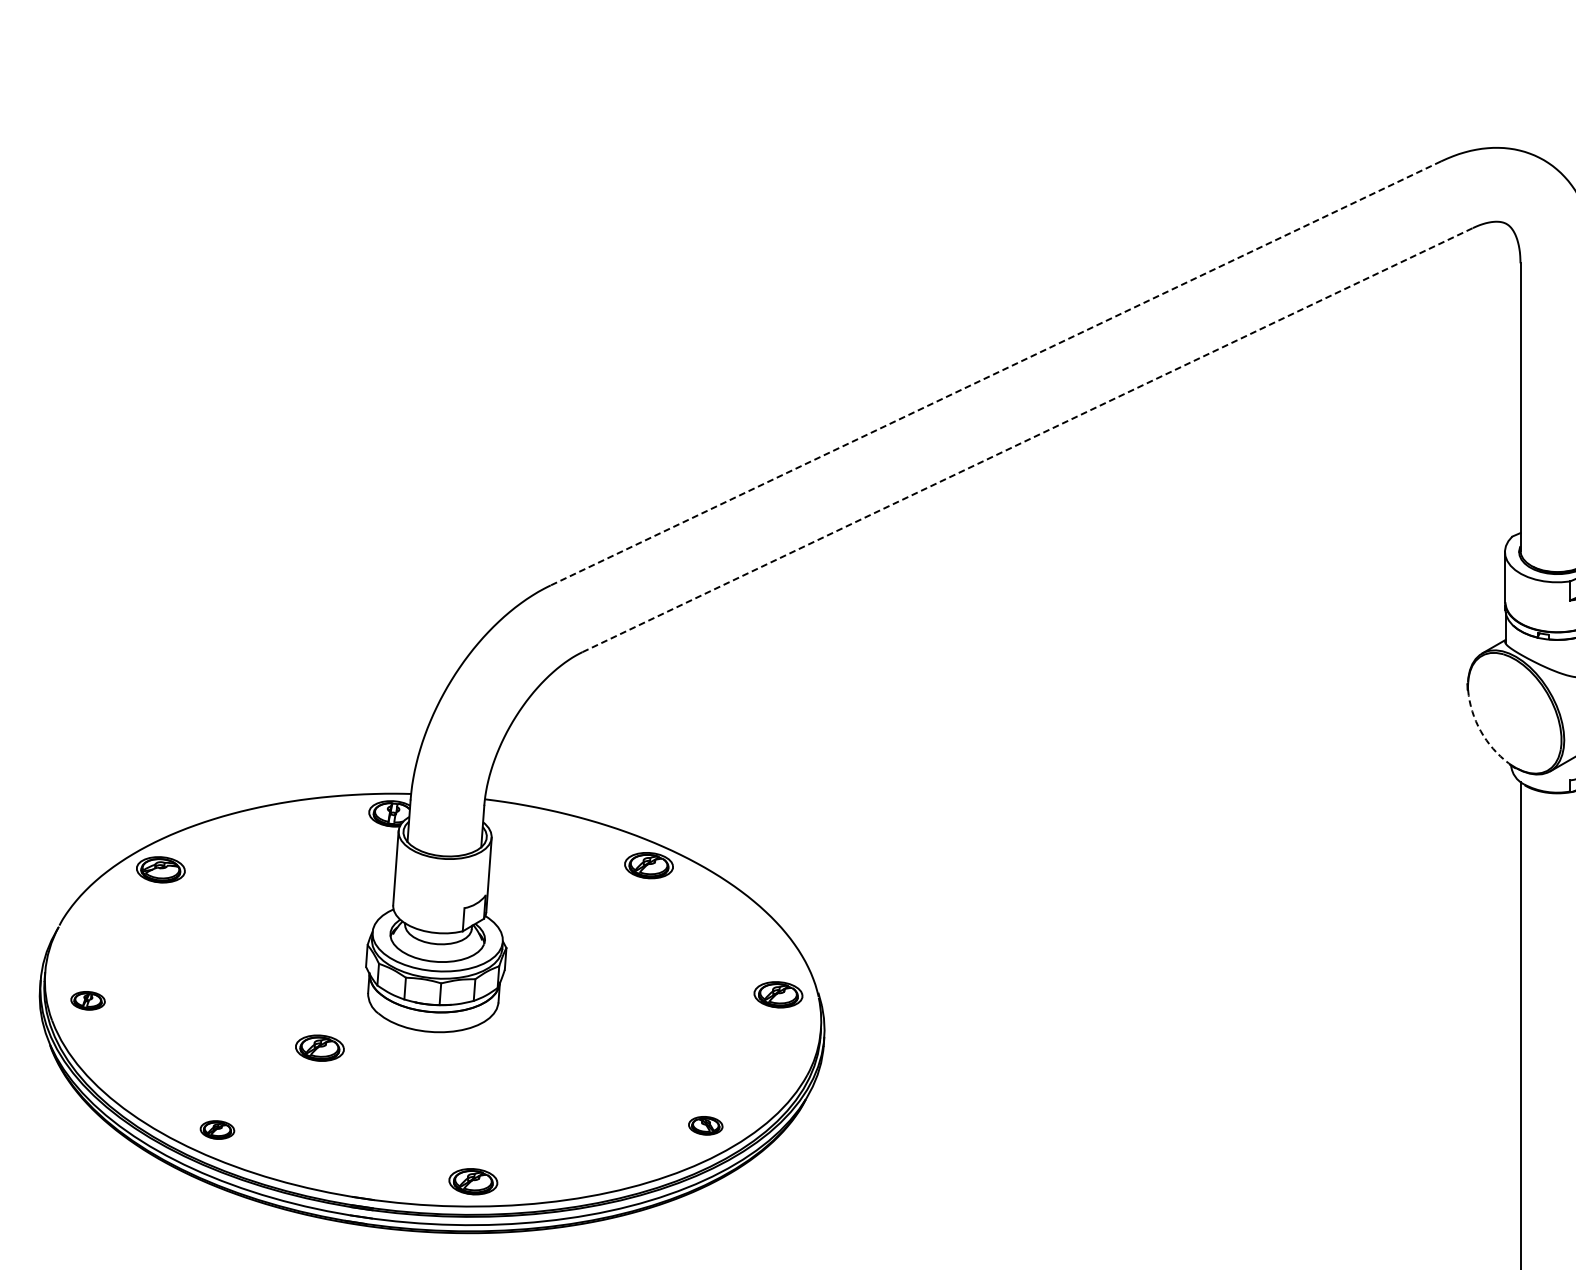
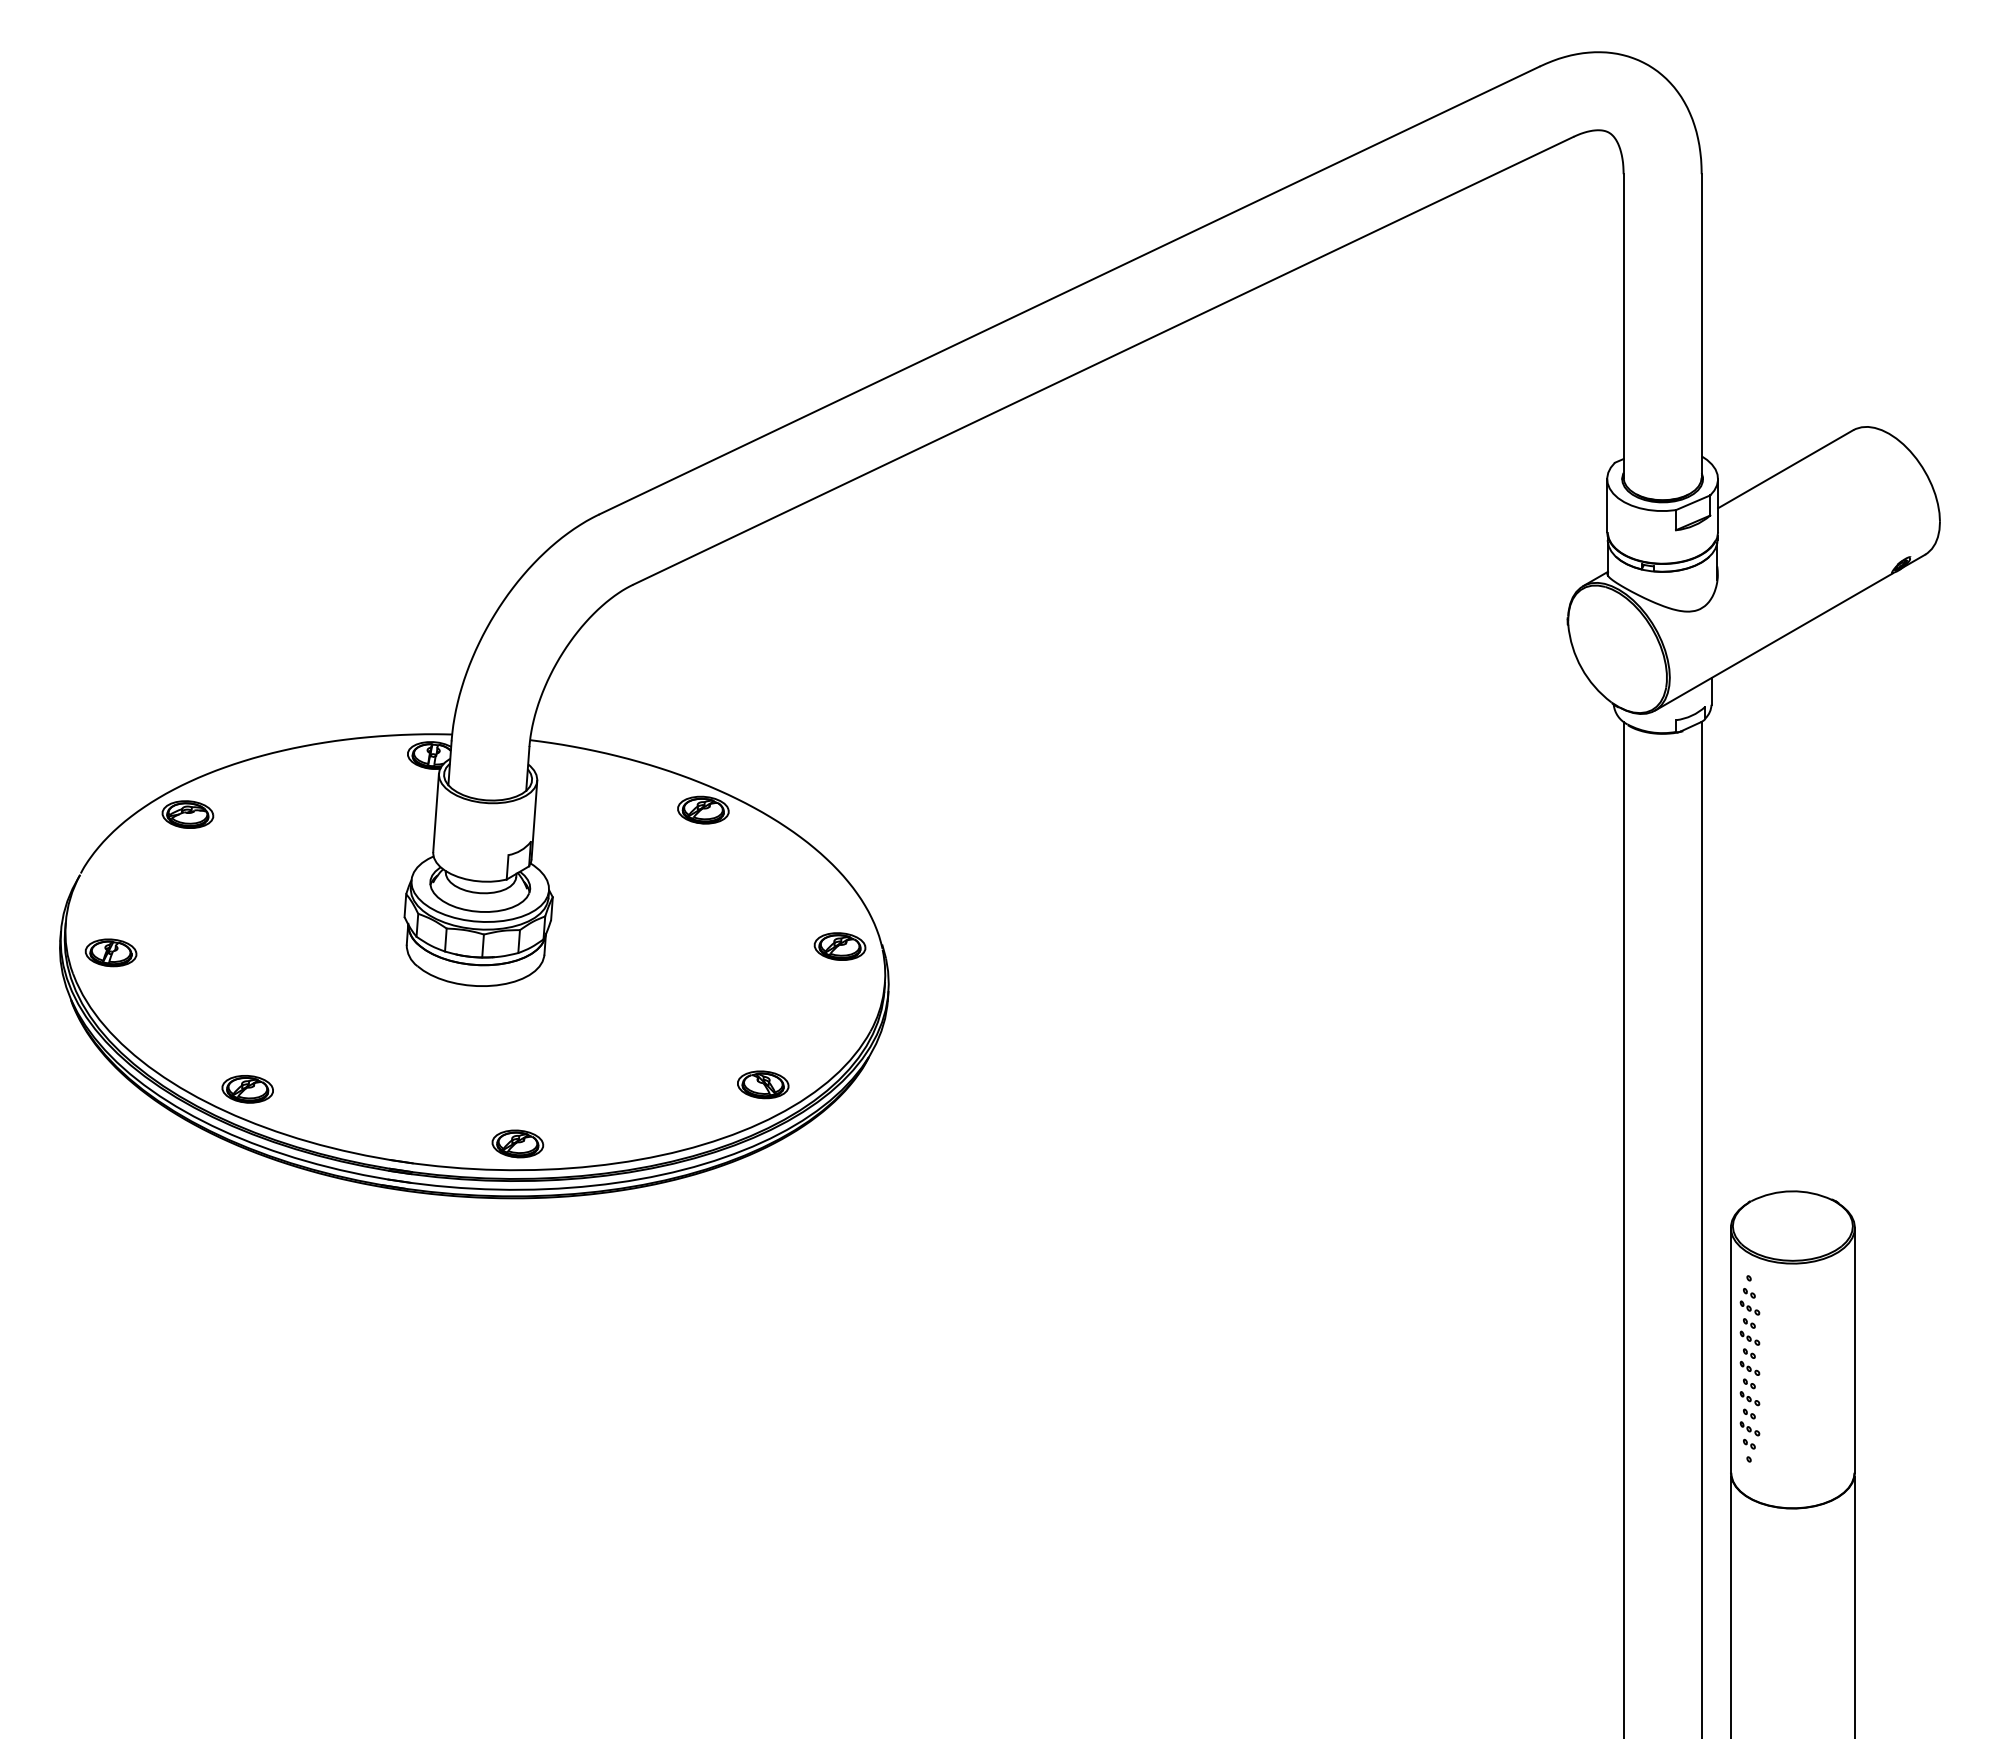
line: (995, 373) -> (1069, 290), dashed -> solid
line: (1027, 439) -> (1103, 360), dashed -> solid
arc: (1480, 731) -> (1581, 668), dashed -> solid
part: (87, 1000) -> (110, 952), size x1.43
part: (319, 1047) -> (355, 1002), removed
part: (705, 1125) -> (763, 1084), size x1.43
part: (217, 1130) -> (247, 1089), size x1.43

